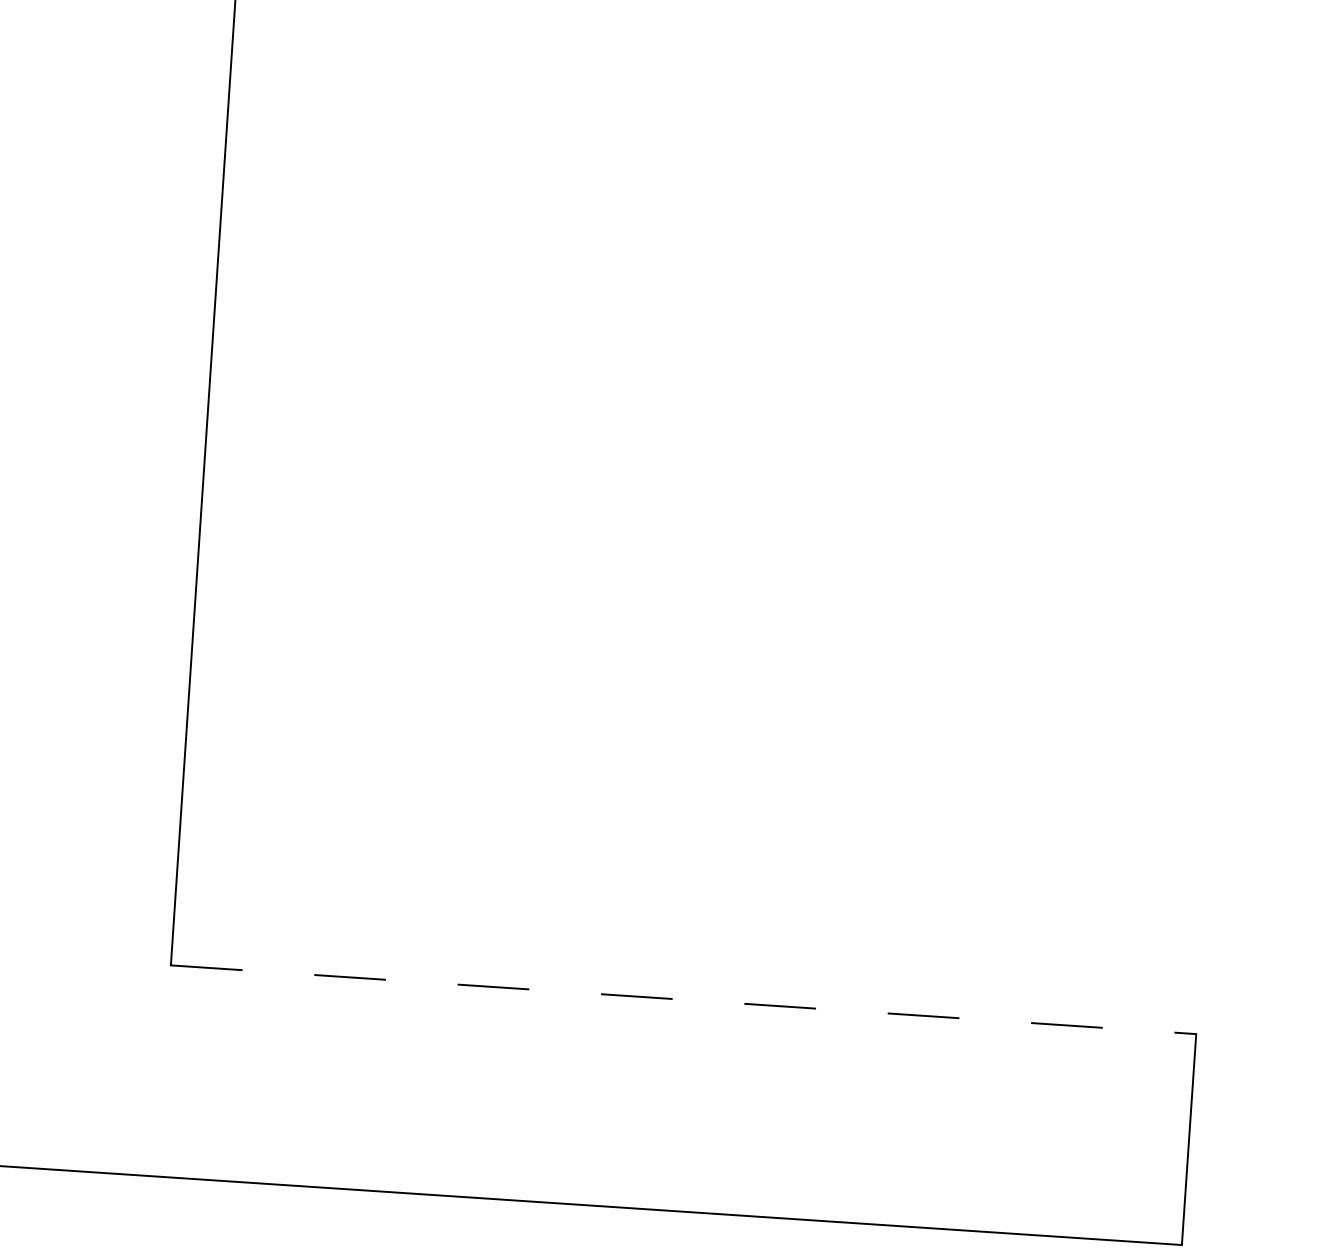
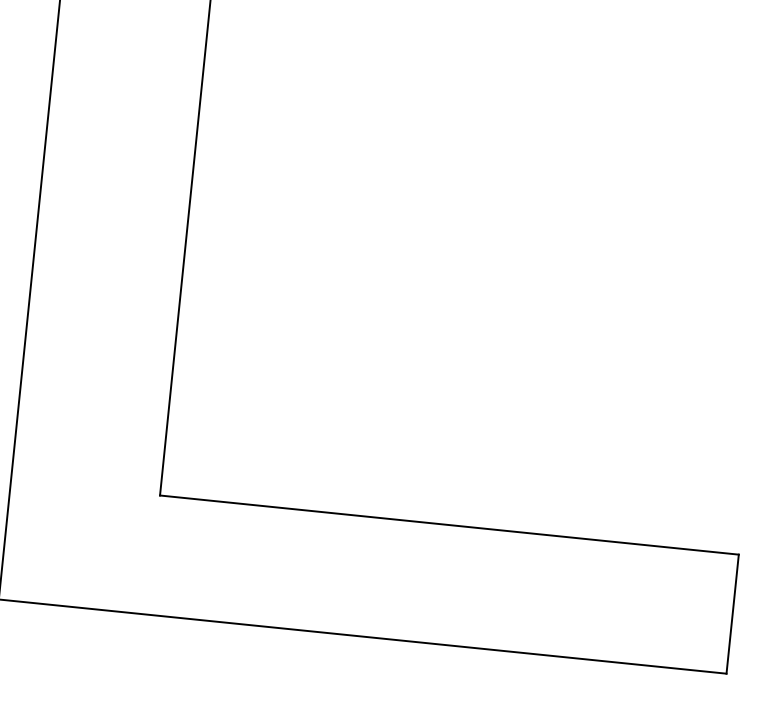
line: (683, 1000) -> (449, 525), dashed -> solid

